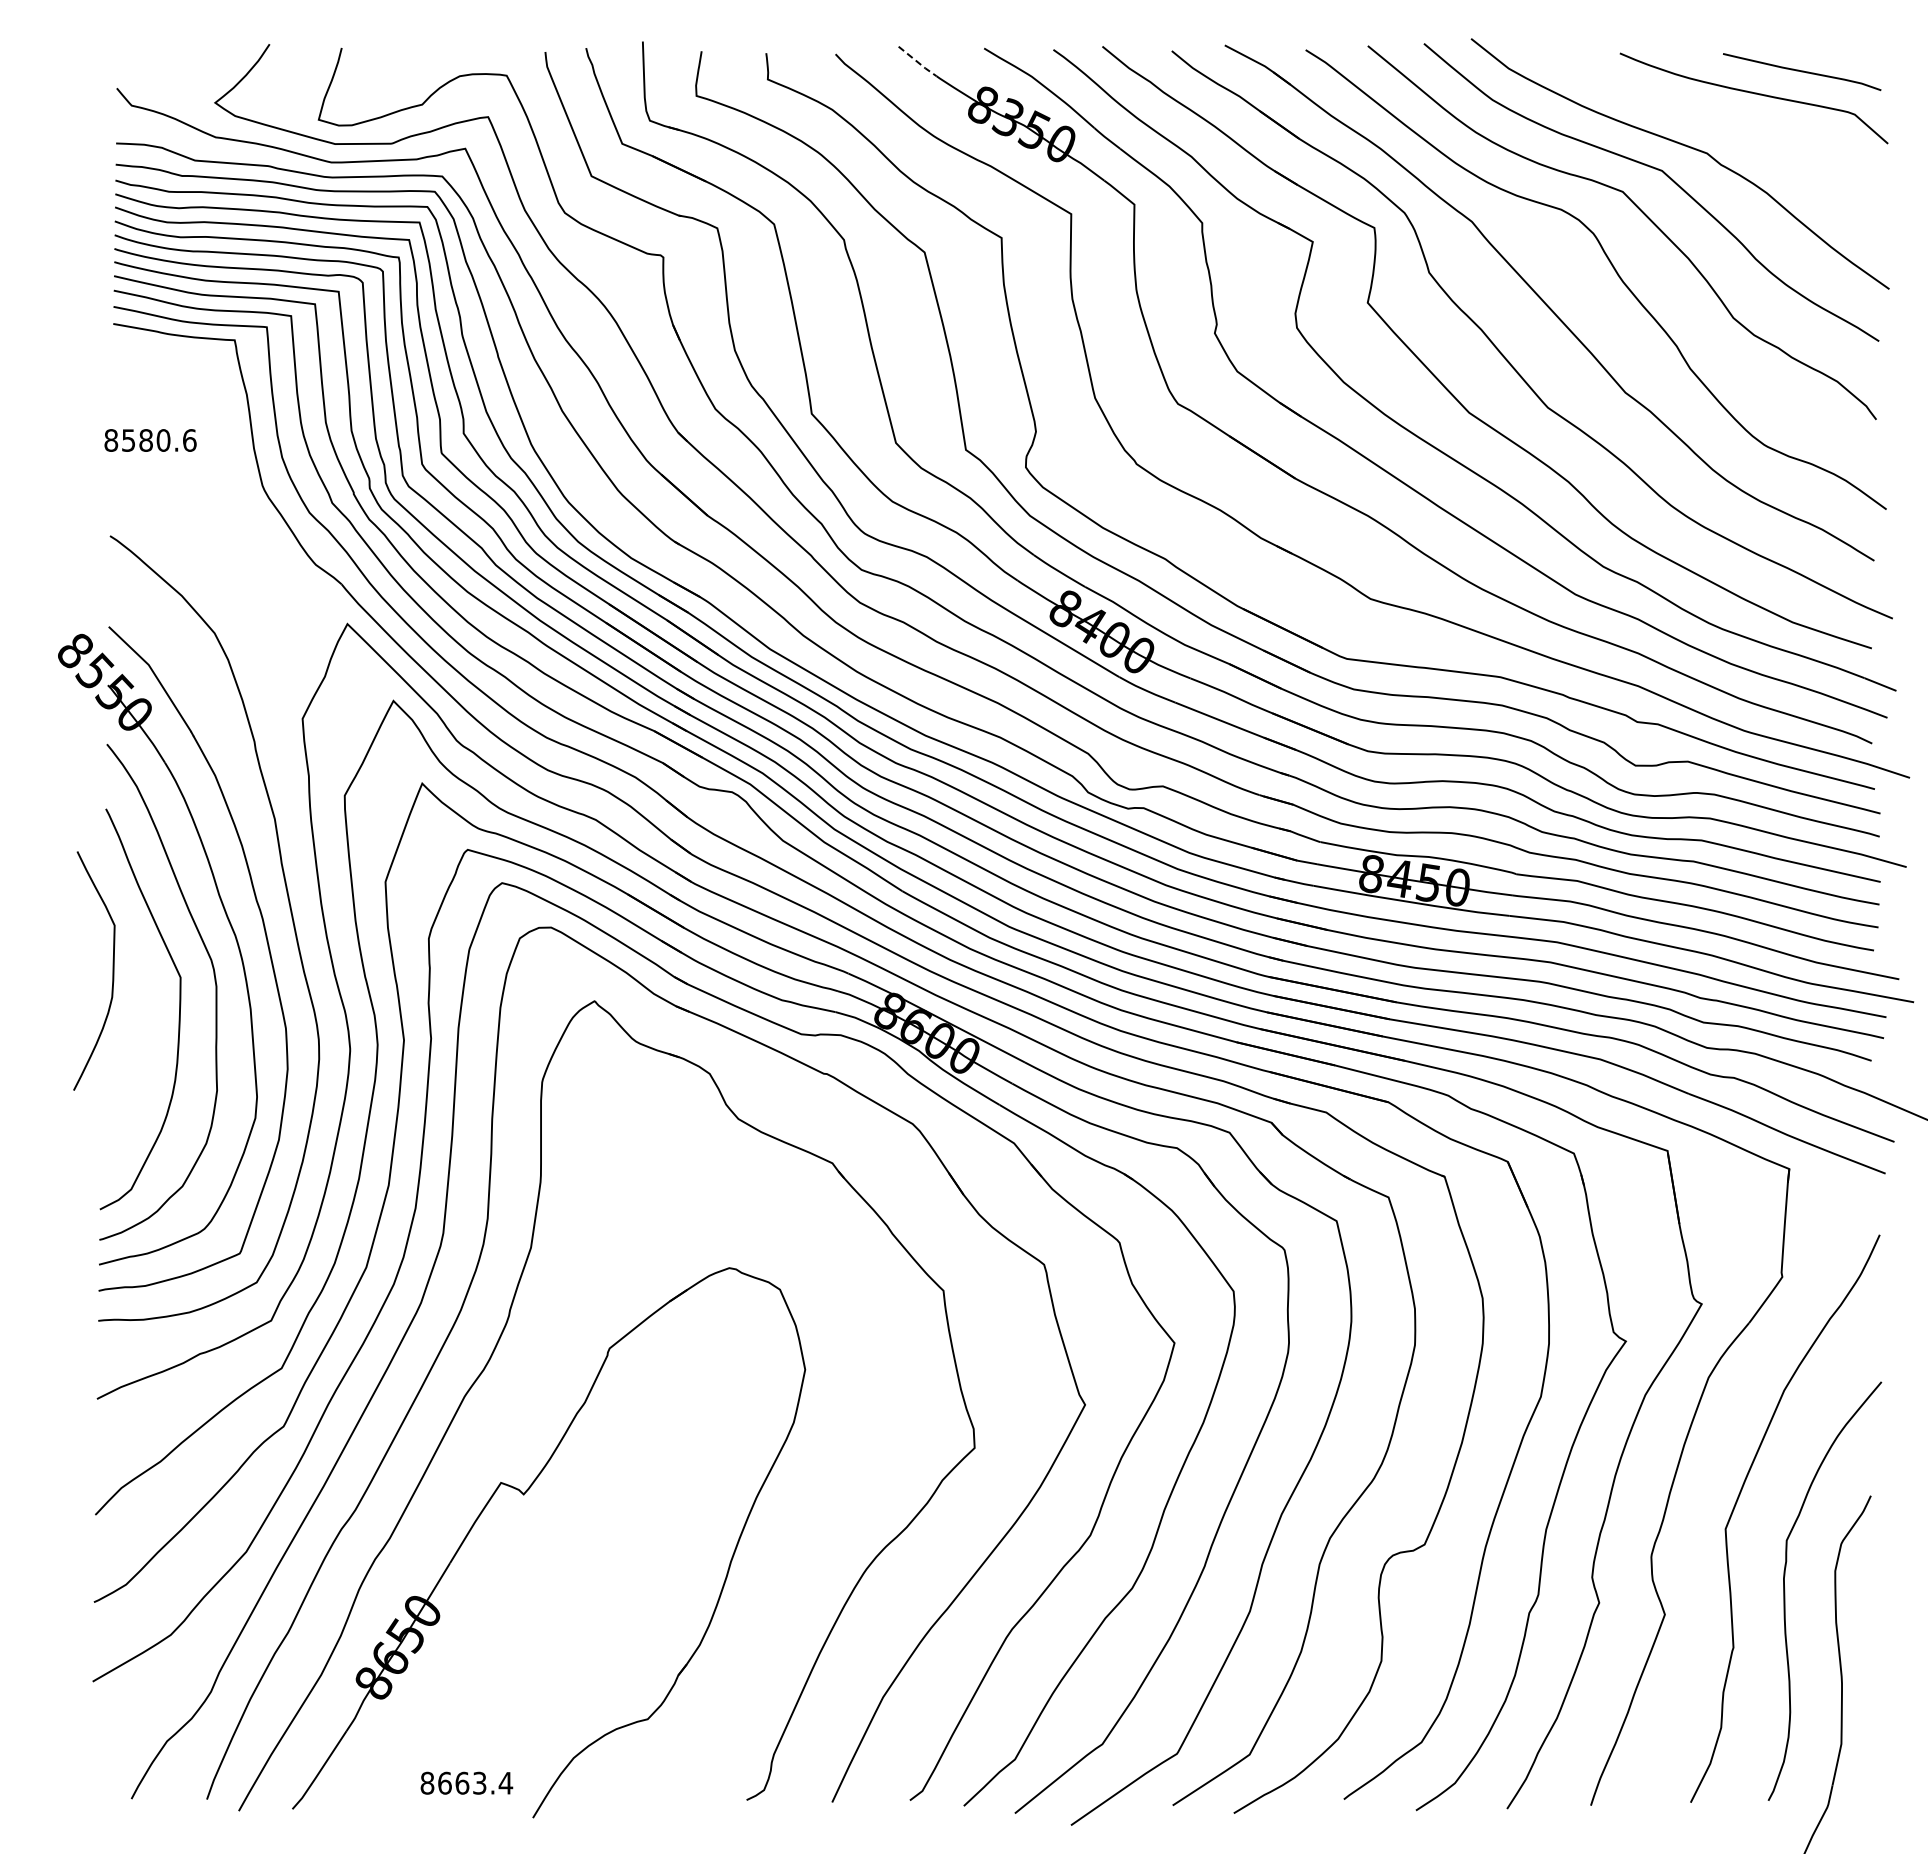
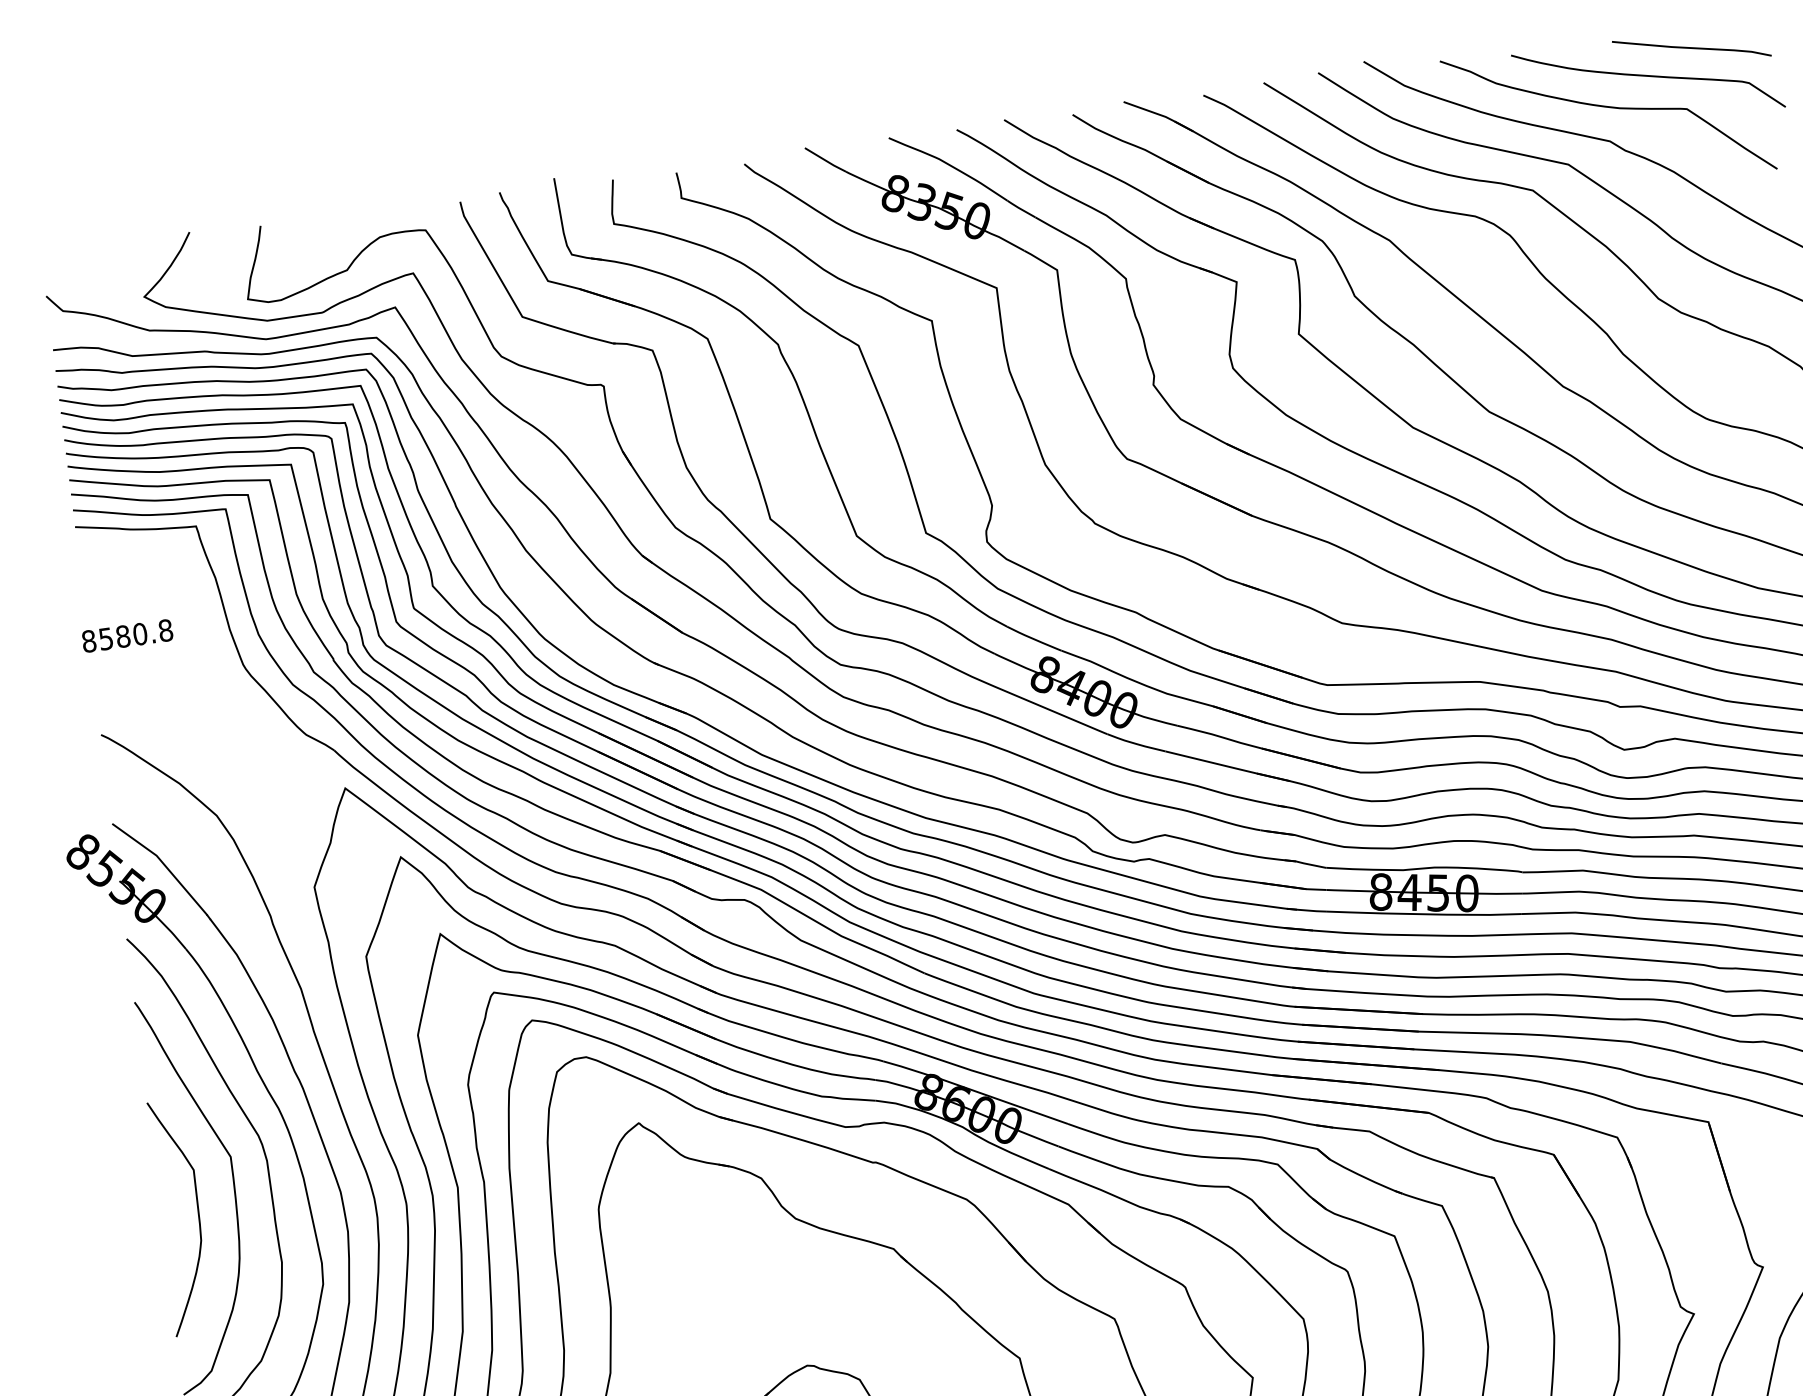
line: (917, 62) -> (825, 160), dashed -> solid
curve: (1712, 120) -> (1610, 108), added
text: (189, 440) -> (165, 630), 8580.6 -> 8580.8
curve: (112, 970) -> (197, 1214), moved

